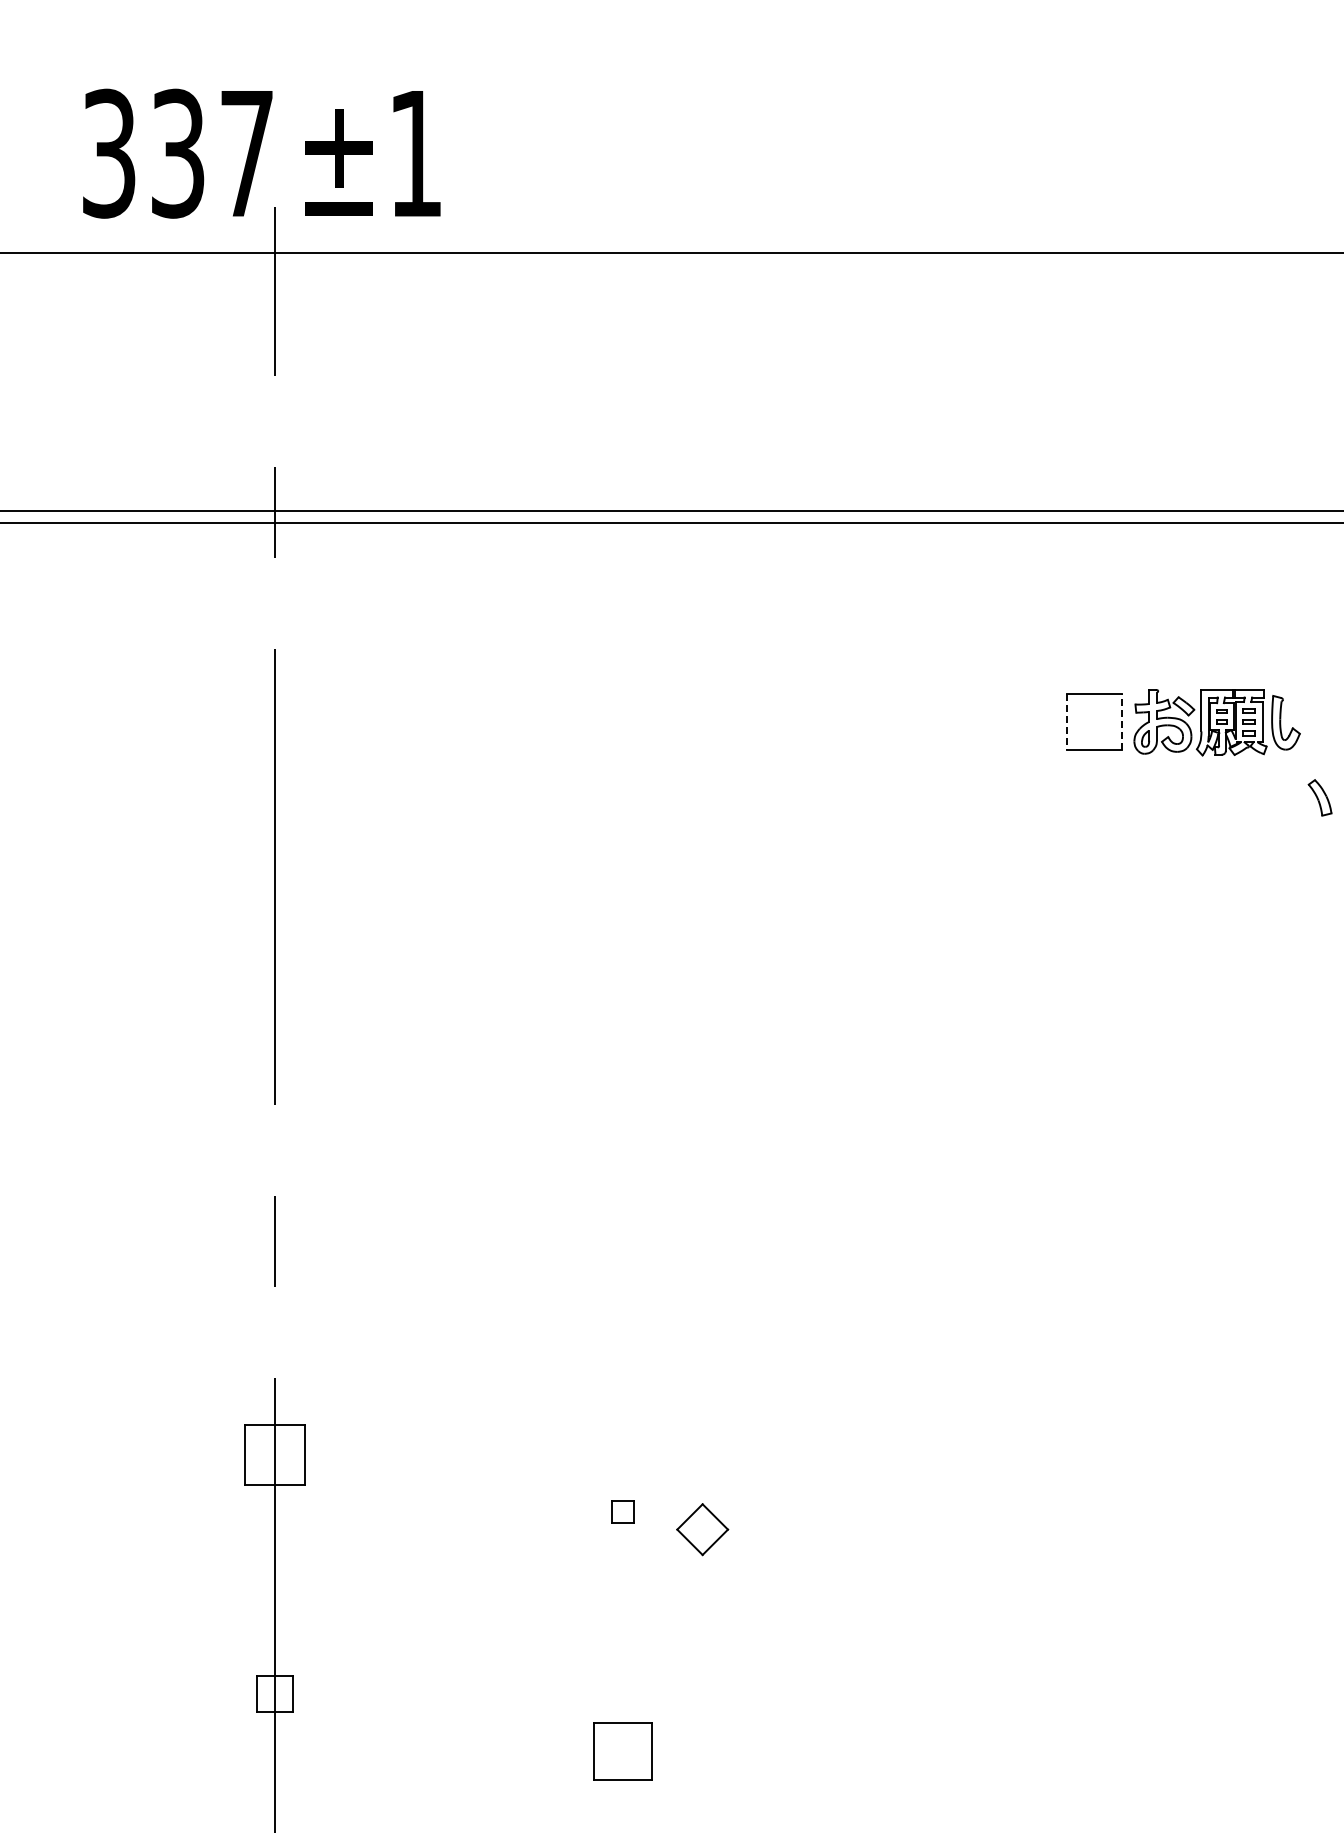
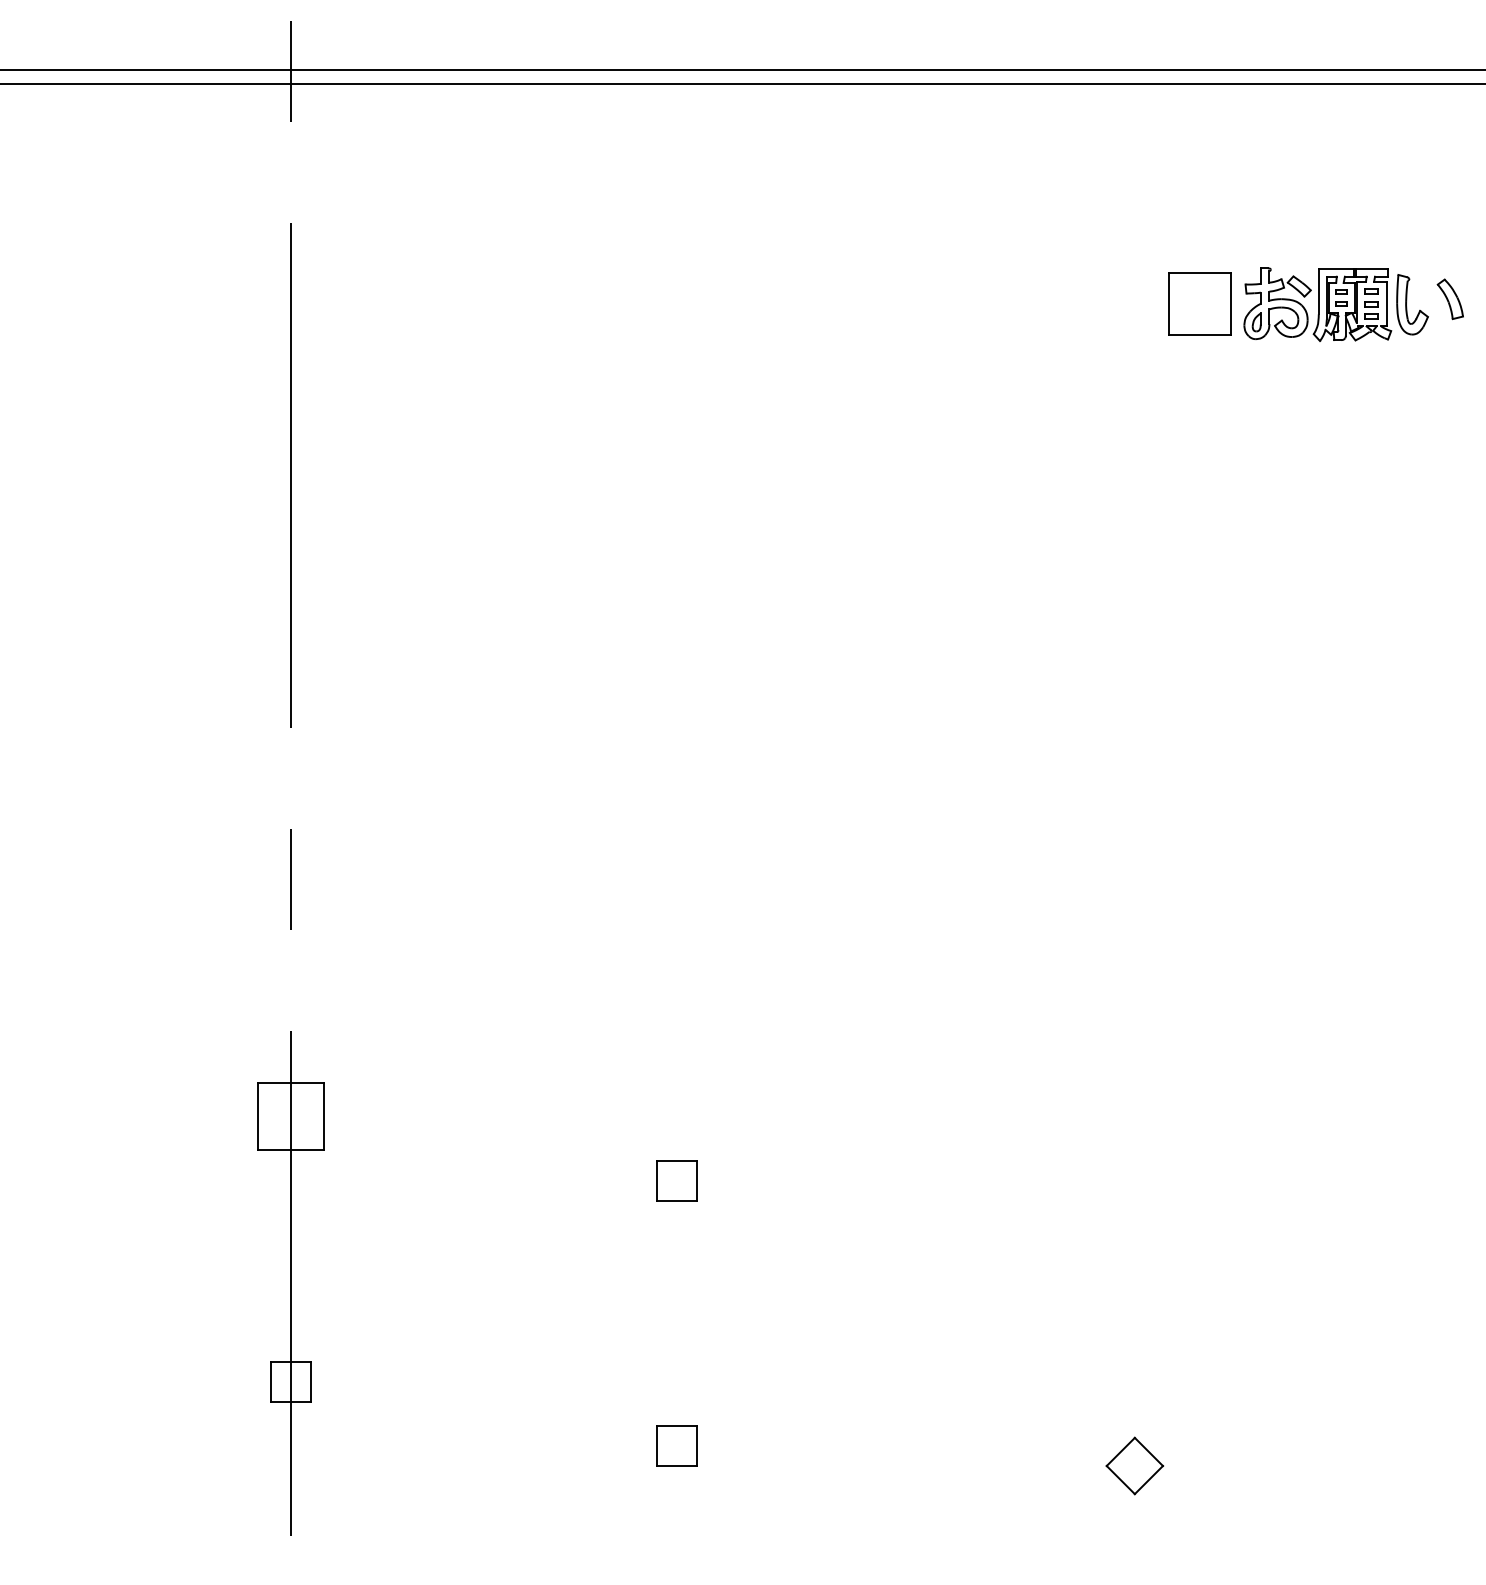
line: (1066, 721) -> (1169, 303), dashed -> solid
line: (1122, 721) -> (1231, 303), dashed -> solid
part: (1319, 797) -> (1449, 298), moved
part: (622, 1511) -> (676, 1179), size x1.67
part: (702, 1529) -> (1134, 1465), moved
part: (622, 1750) -> (676, 1444), size x0.62

